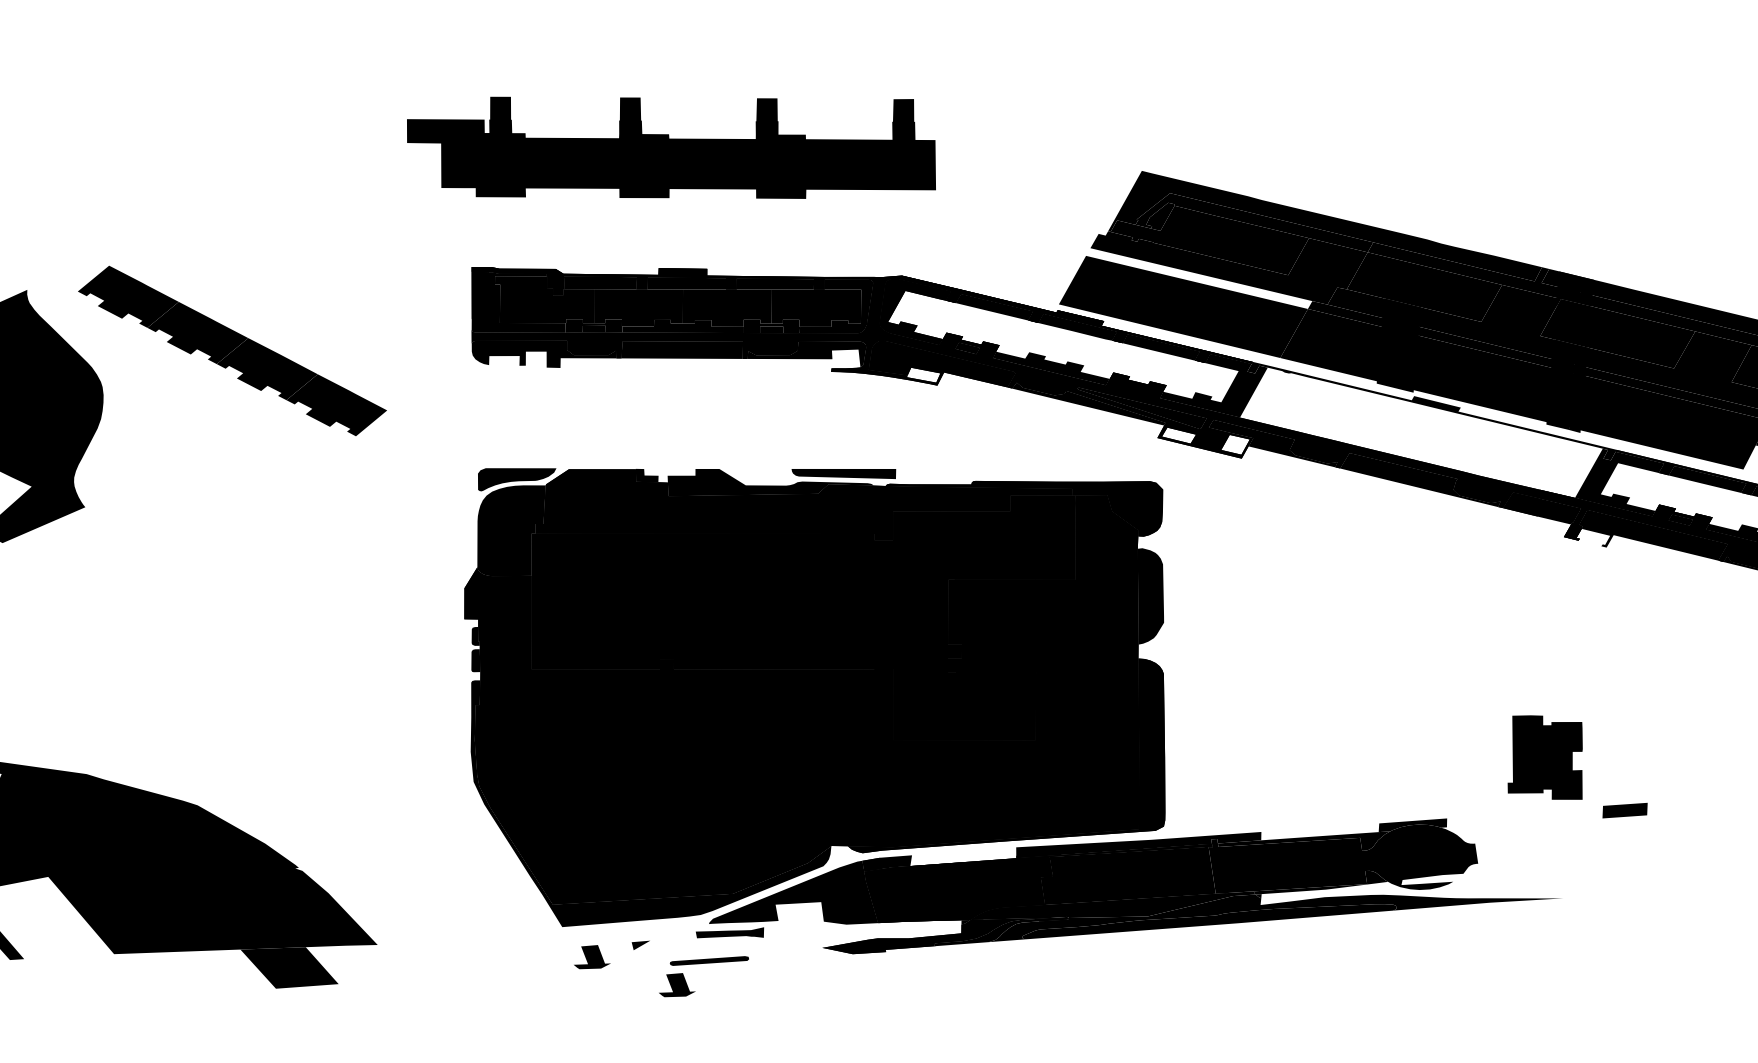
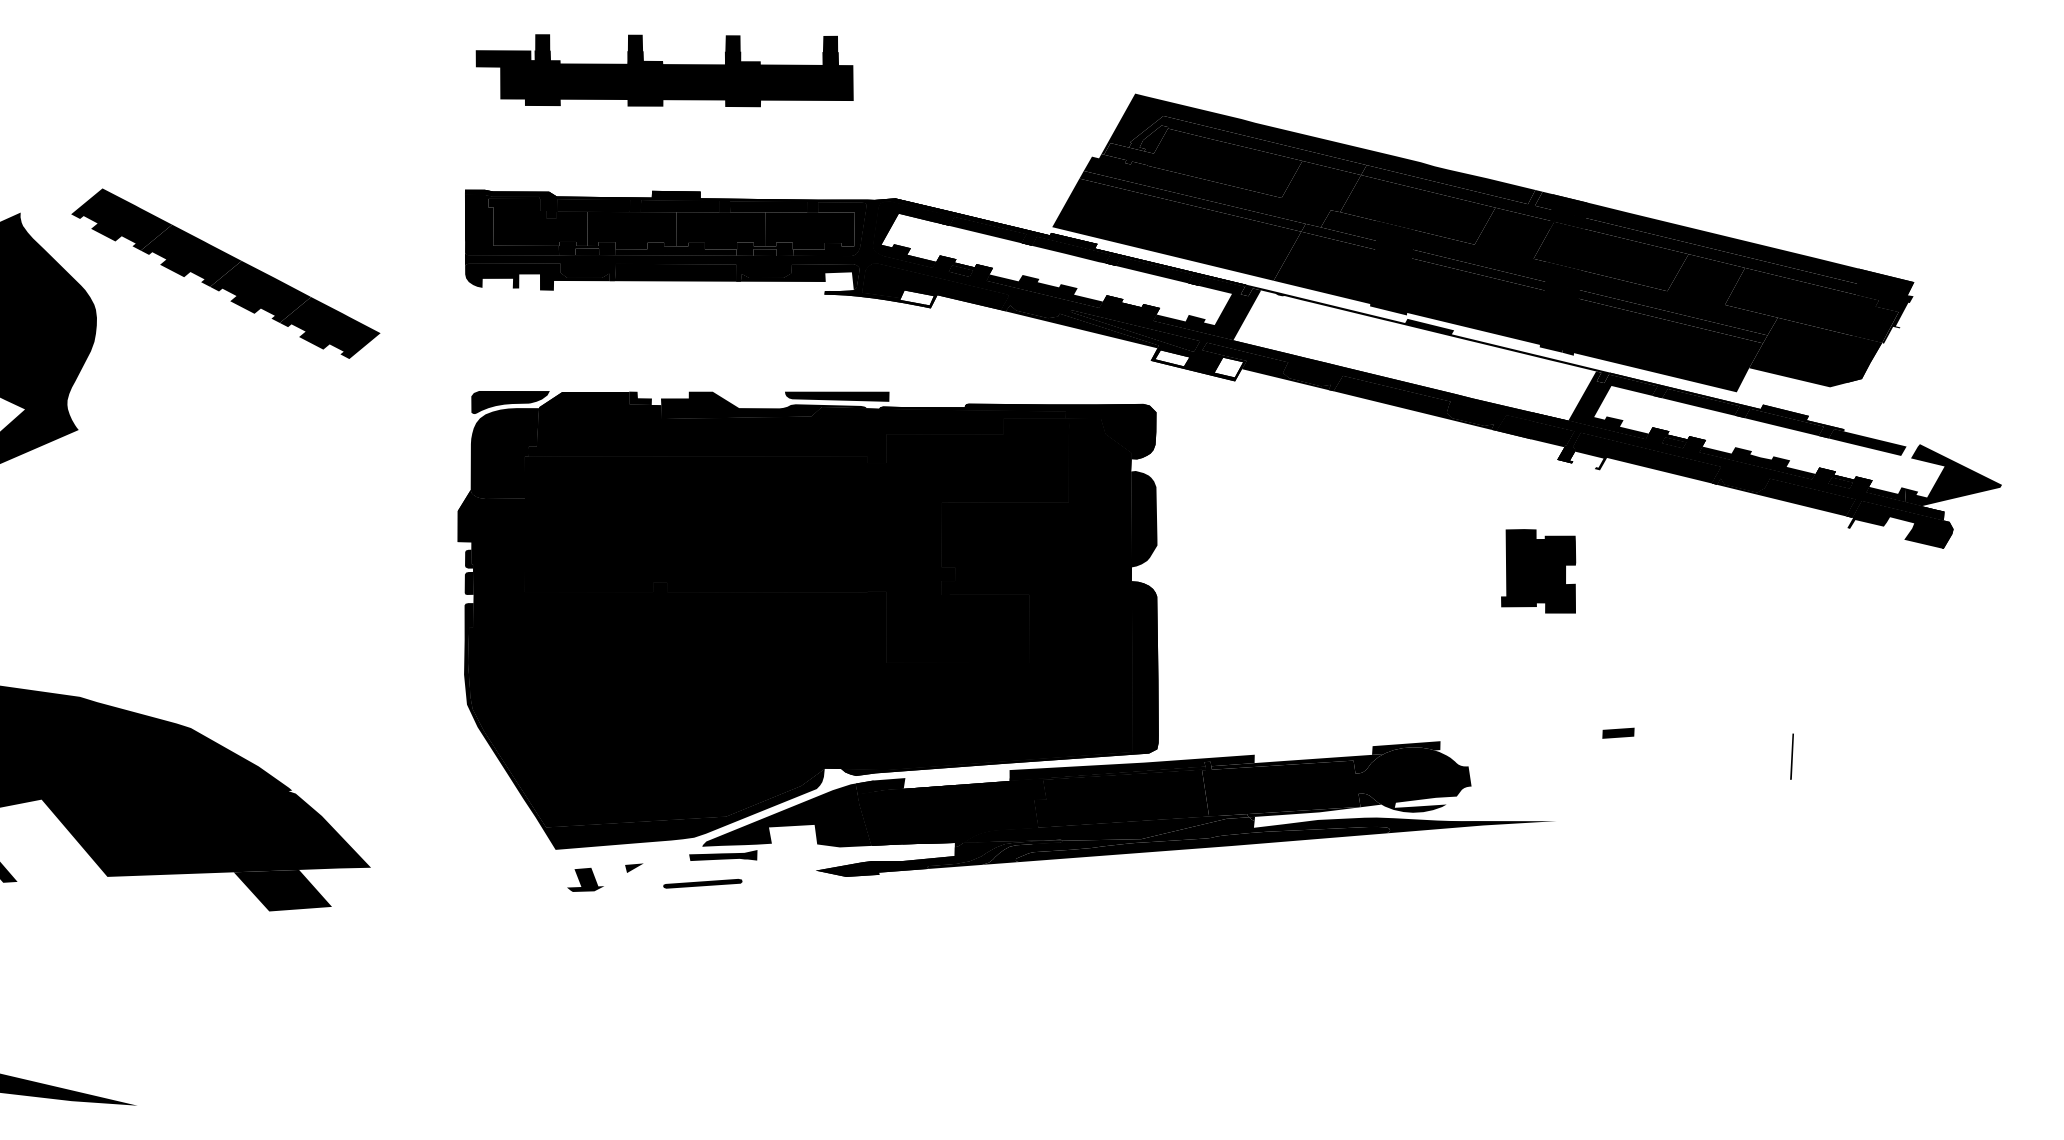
part: (671, 147) -> (664, 70), size x0.71
fill: (1199, 277) -> (1192, 200), added
part: (1545, 757) -> (1538, 571), moved
part: (1625, 809) -> (1618, 732), size x0.71
part: (677, 984) -> (670, 907), removed

